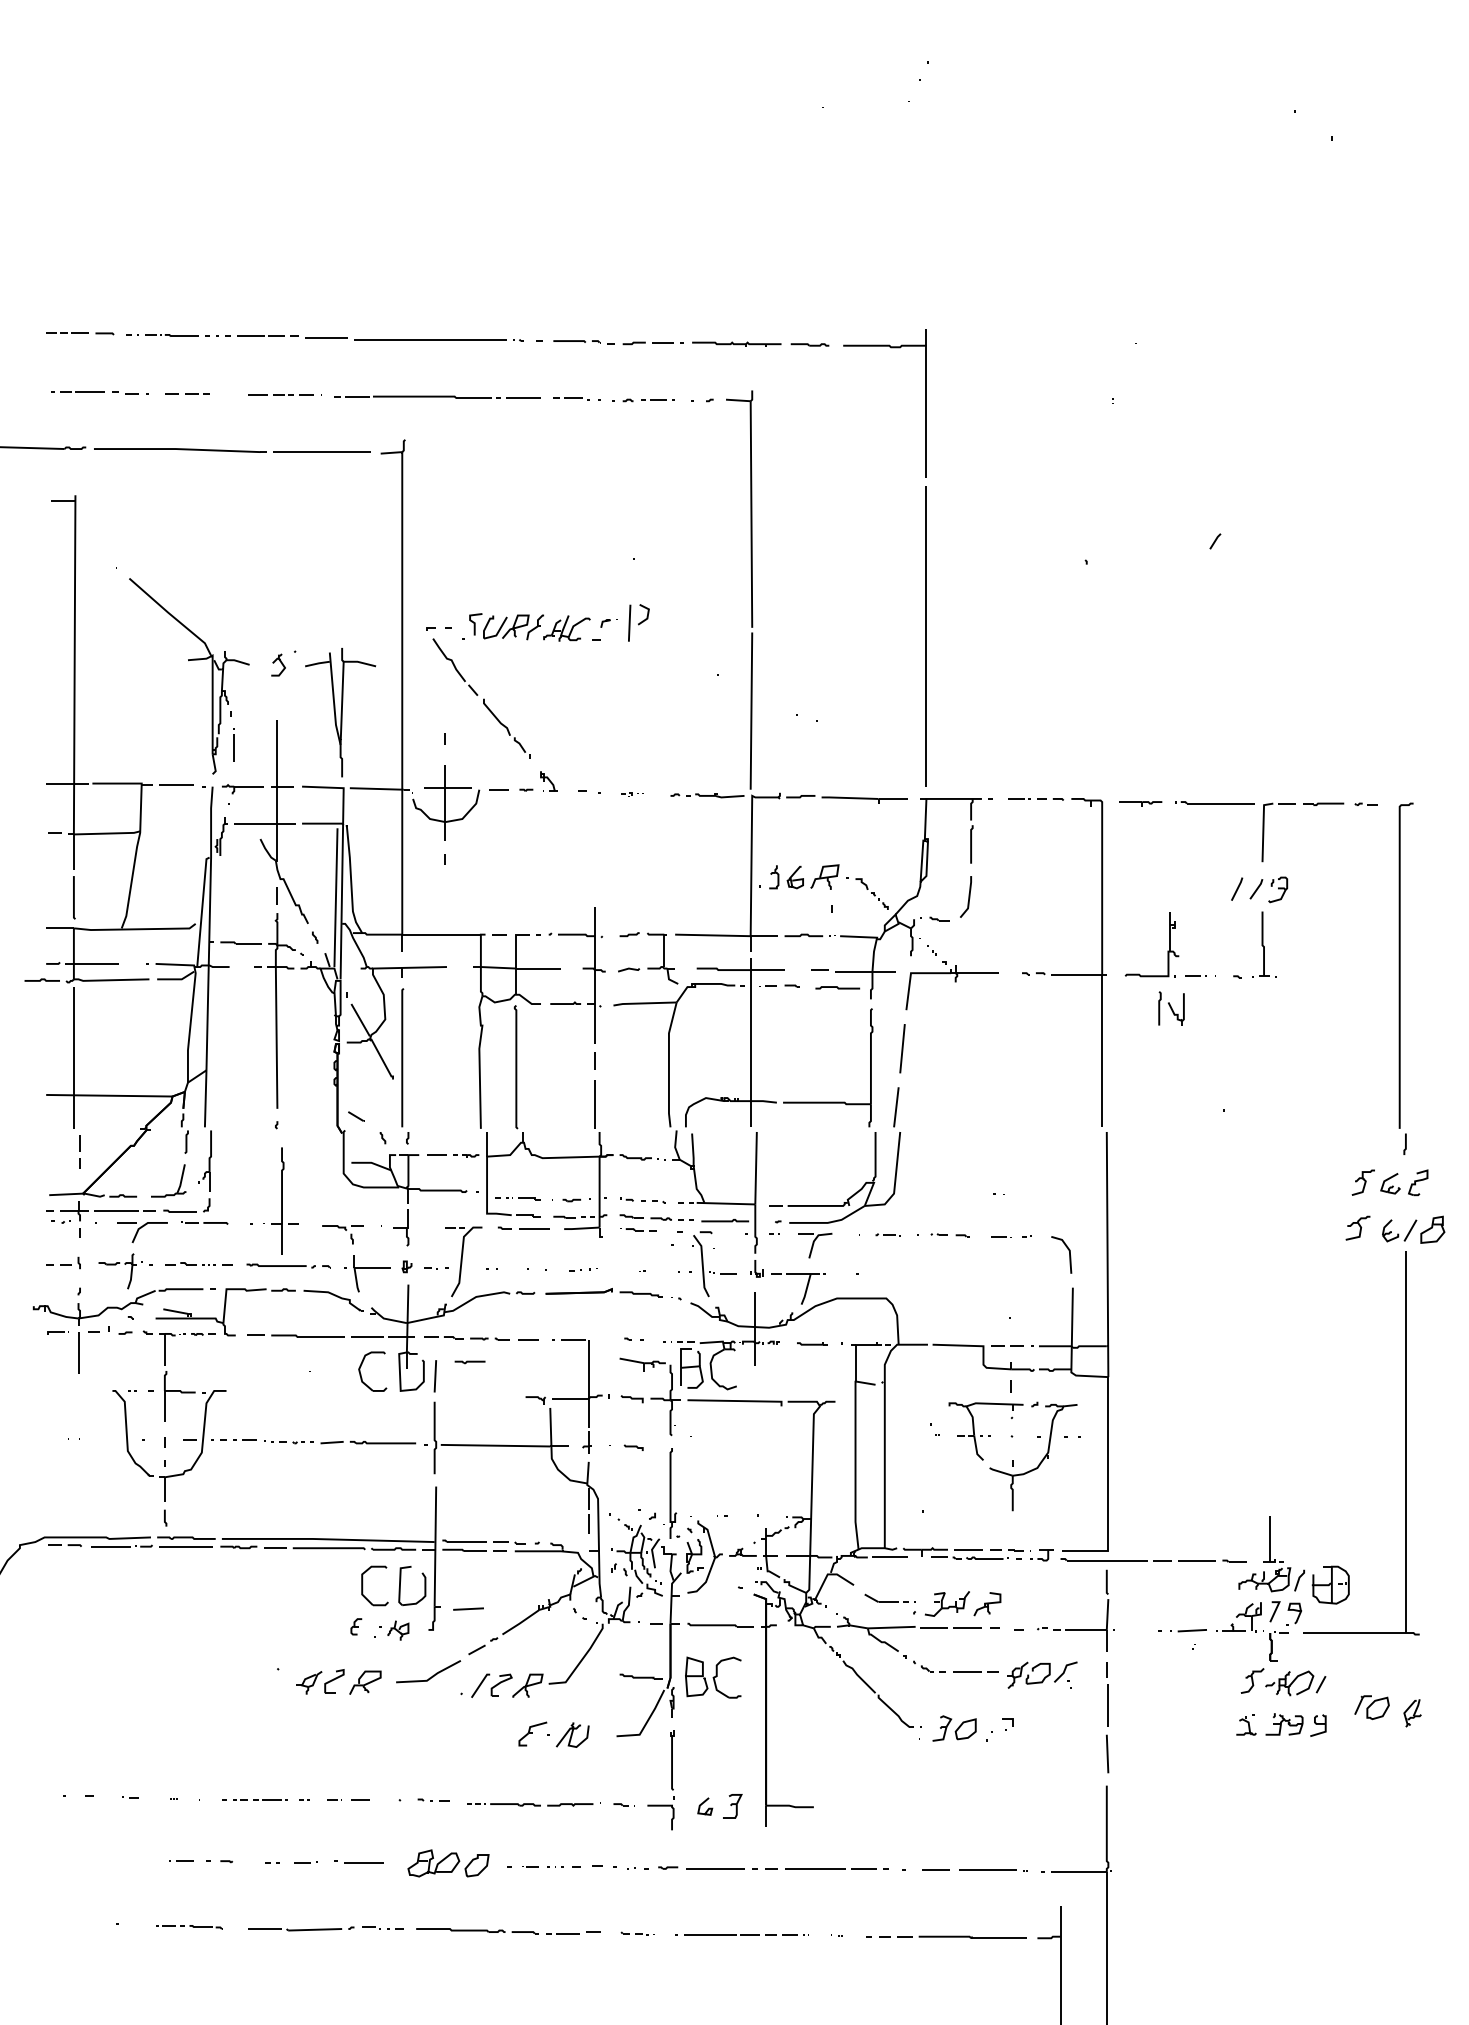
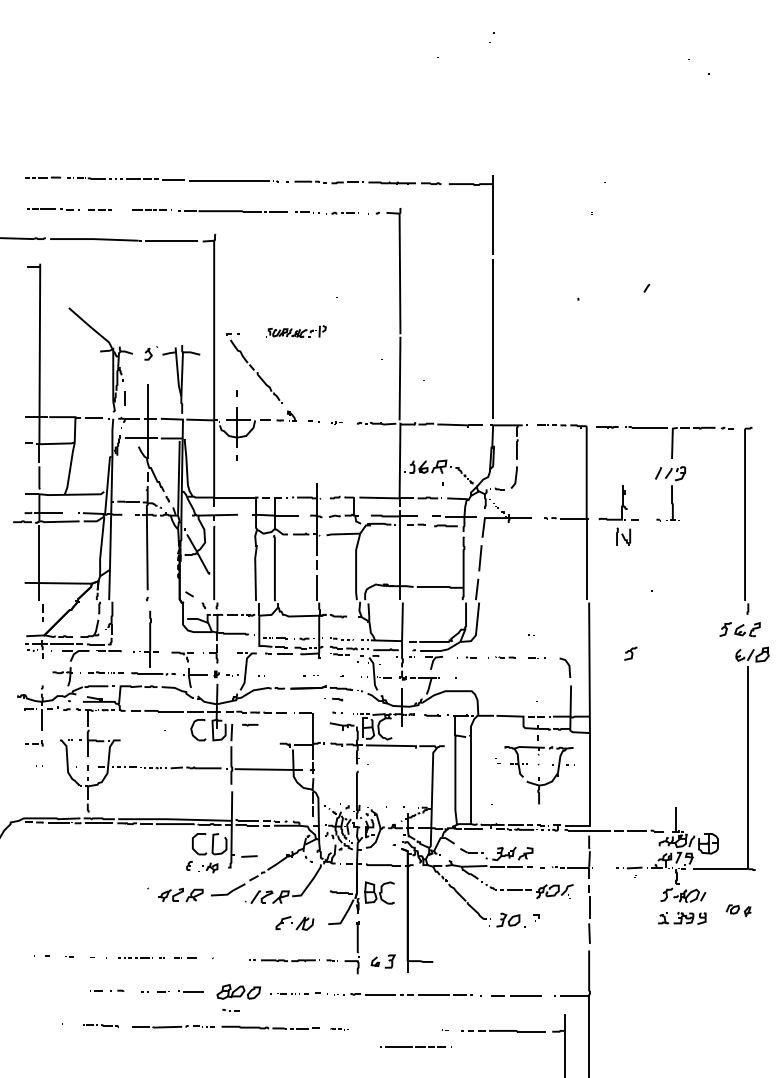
part: (556, 622) -> (296, 331), size x0.6
part: (1357, 1227) -> (630, 653), moved
part: (64, 1263) -> (34, 743), moved
part: (626, 1447) -> (333, 699), moved
part: (1387, 1710) -> (738, 910), size x0.7
part: (432, 1800) -> (230, 1010), moved
line: (741, 1934) -> (415, 1046), moved

